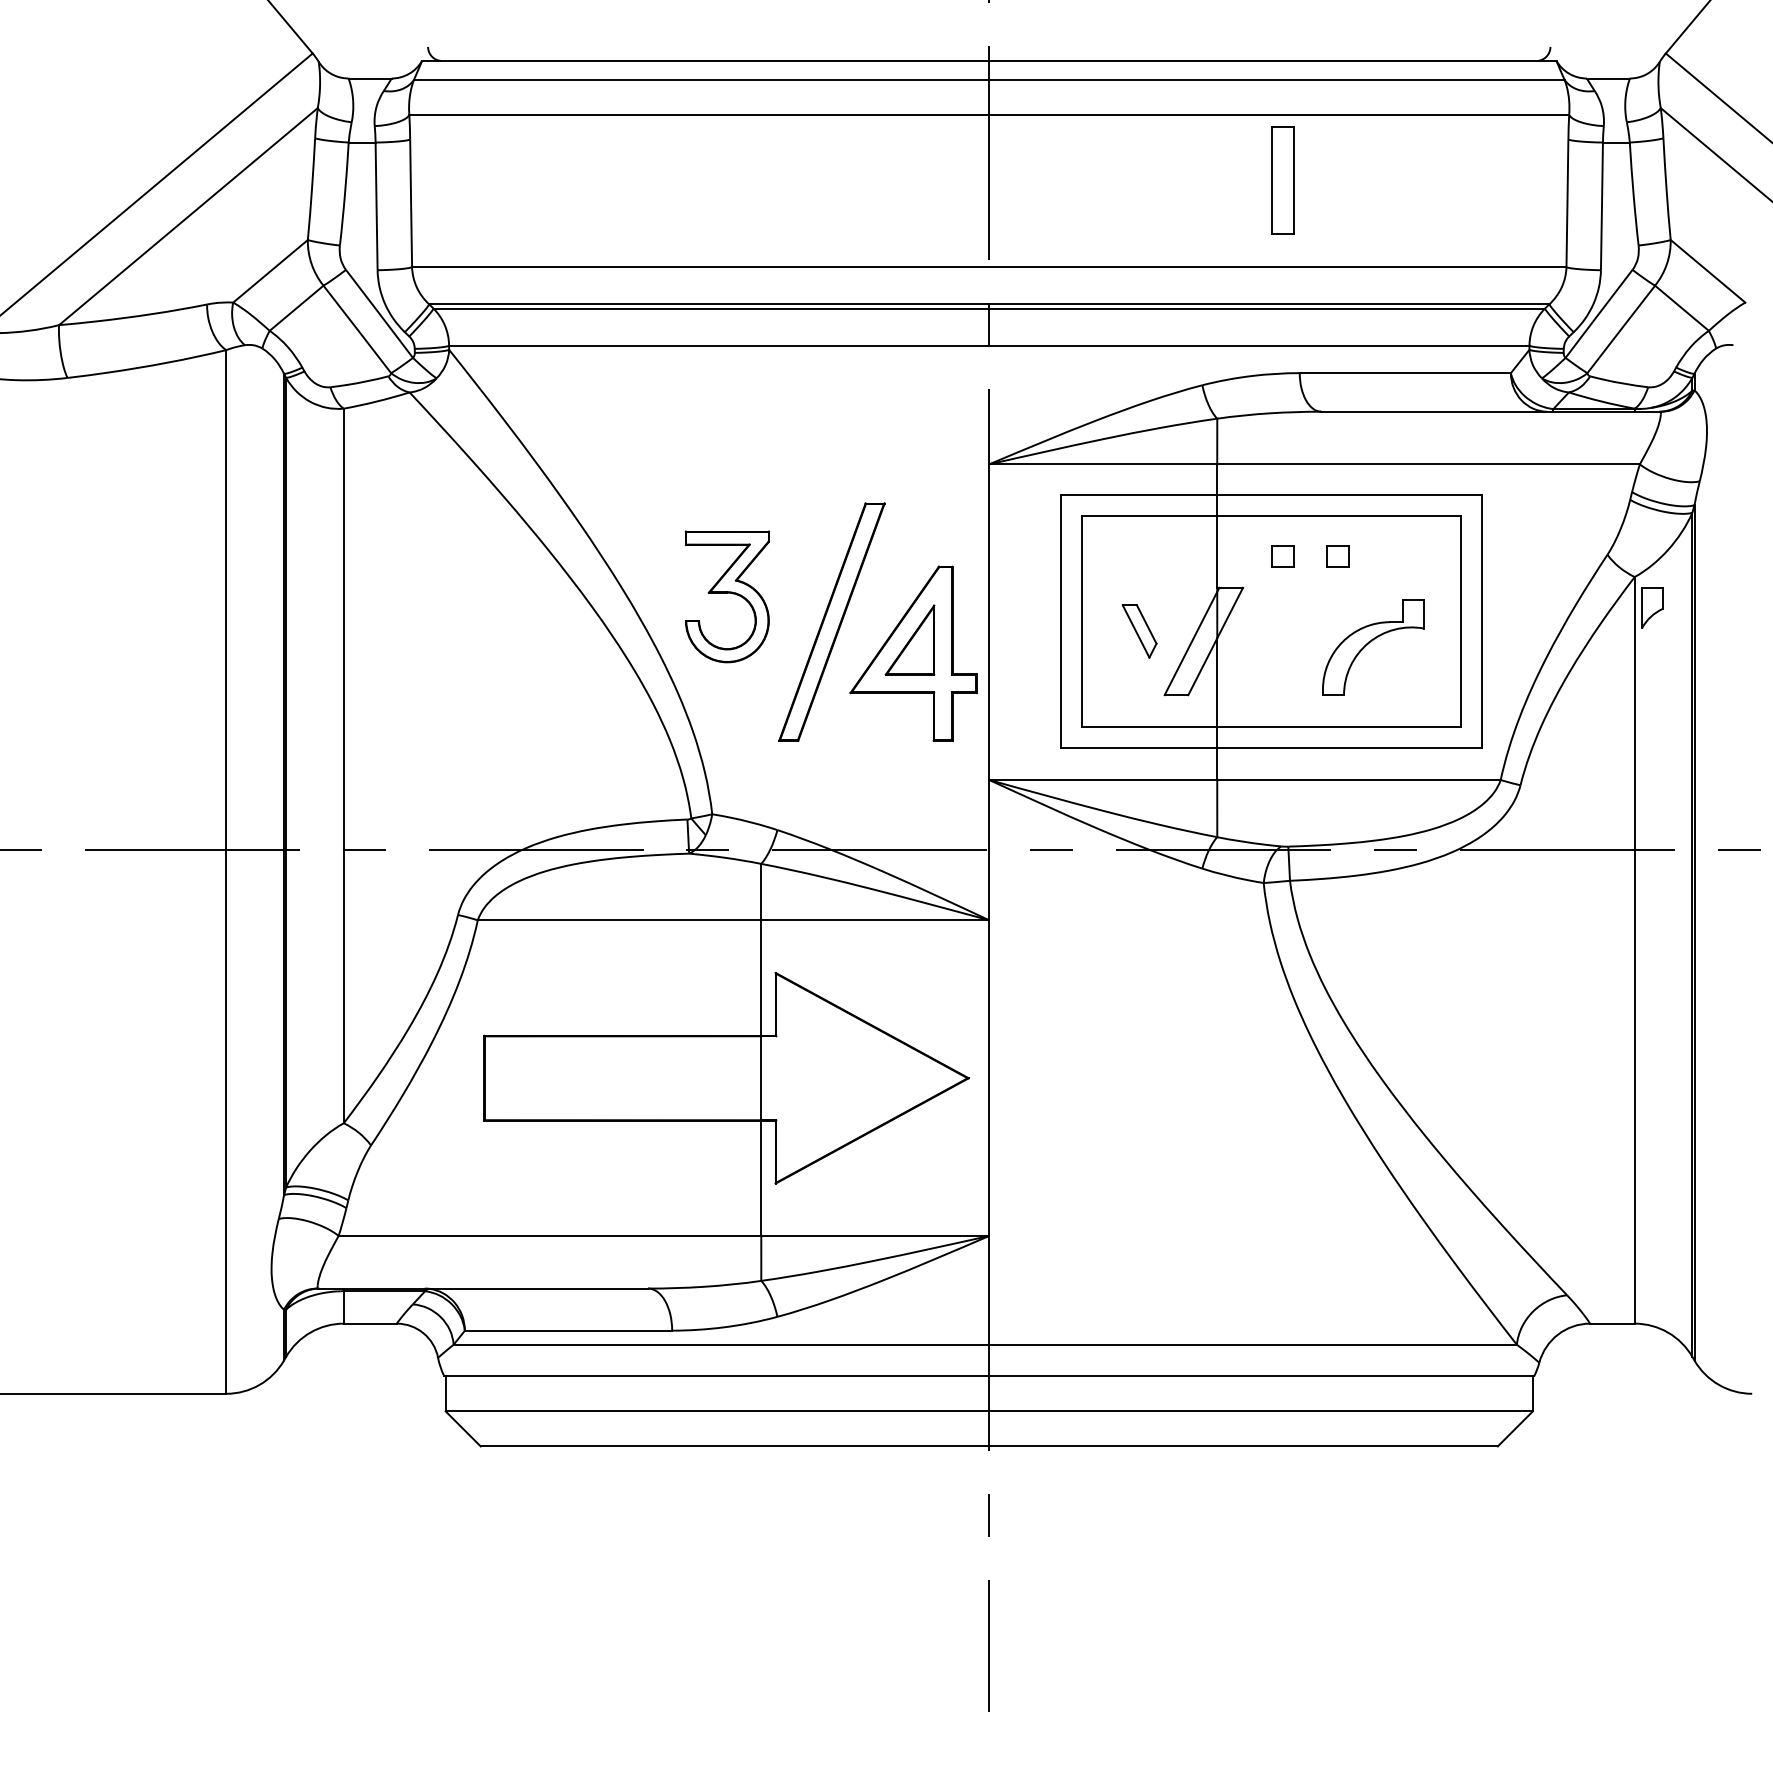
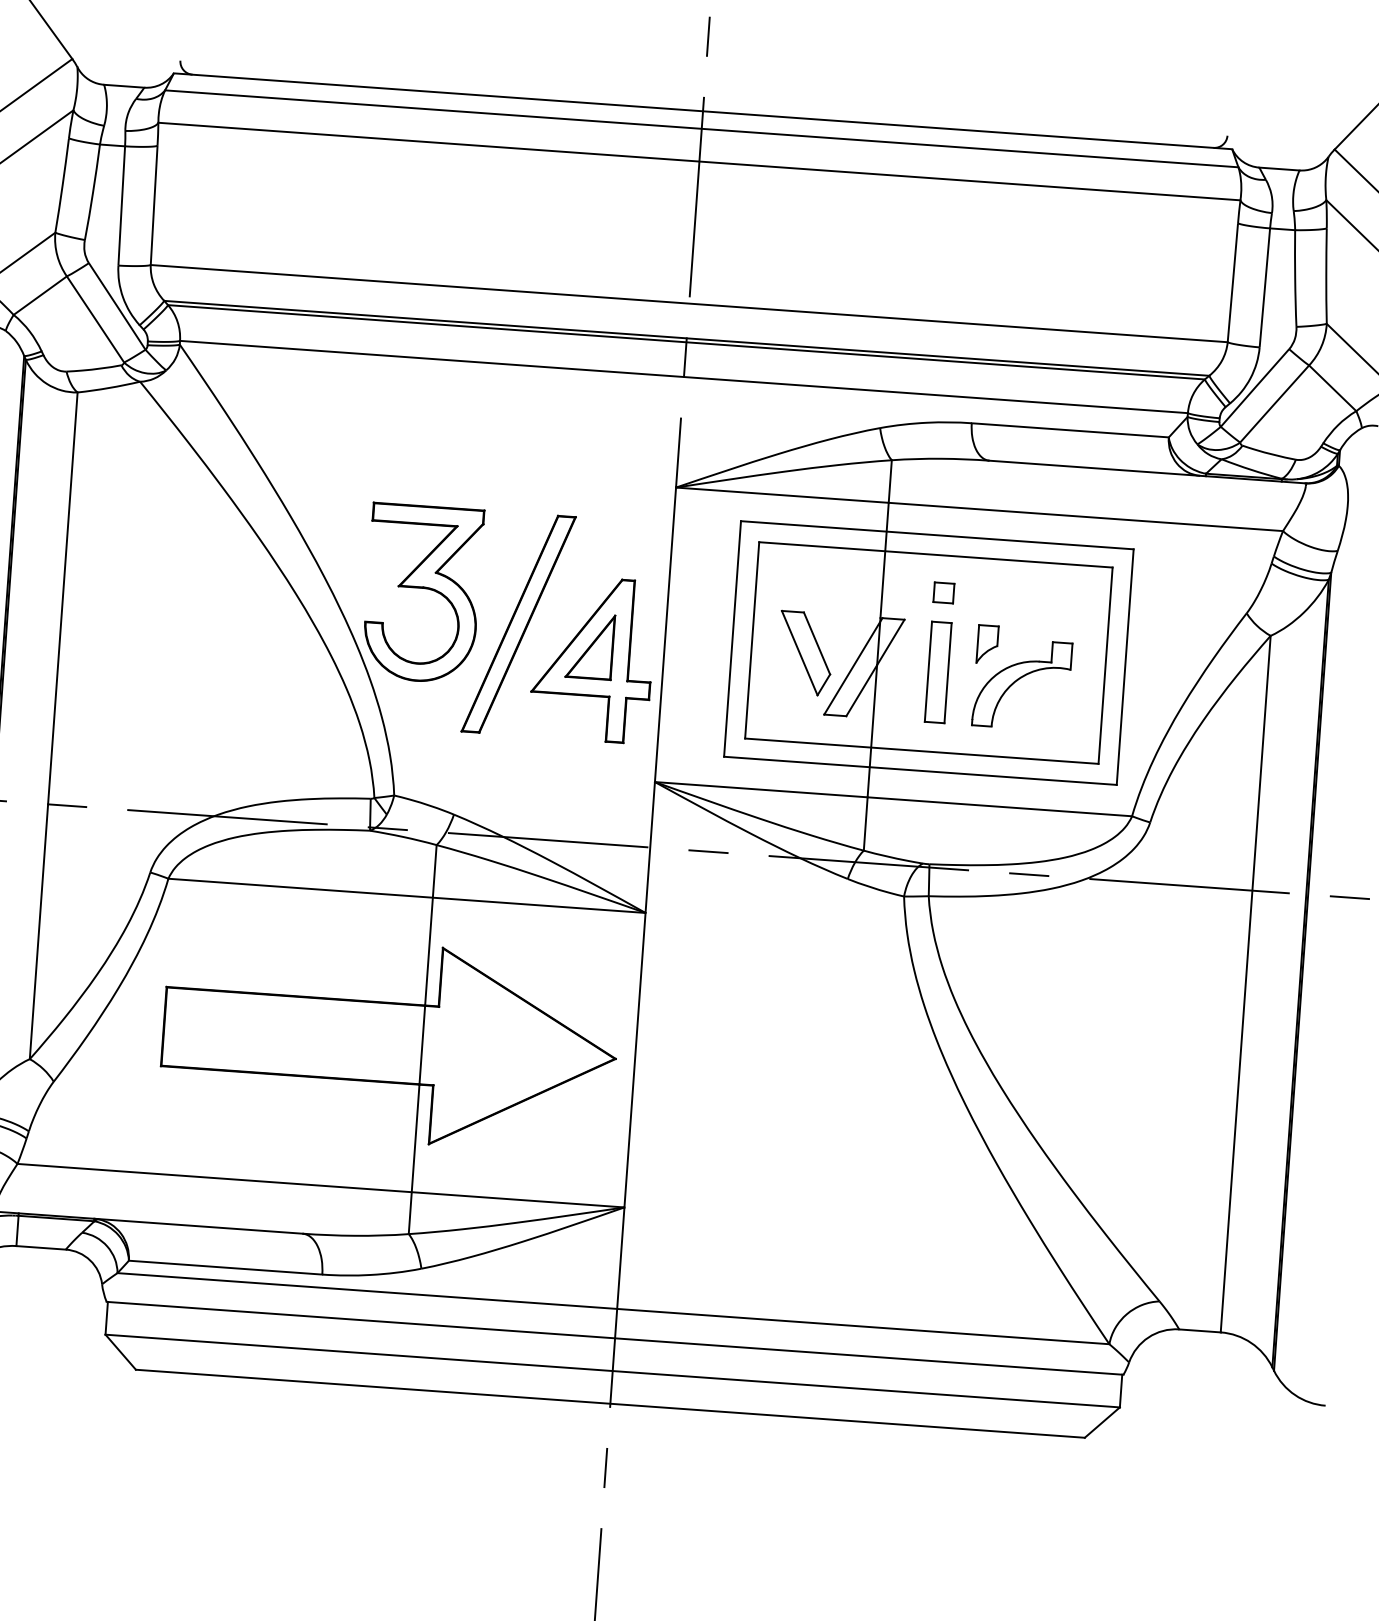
part: (1282, 180) -> (937, 672), moved
part: (1337, 556) -> (994, 596), removed
part: (727, 596) -> (423, 593), size x1.43
part: (1652, 607) -> (987, 644), moved
part: (1139, 631) -> (805, 653), size x1.67

